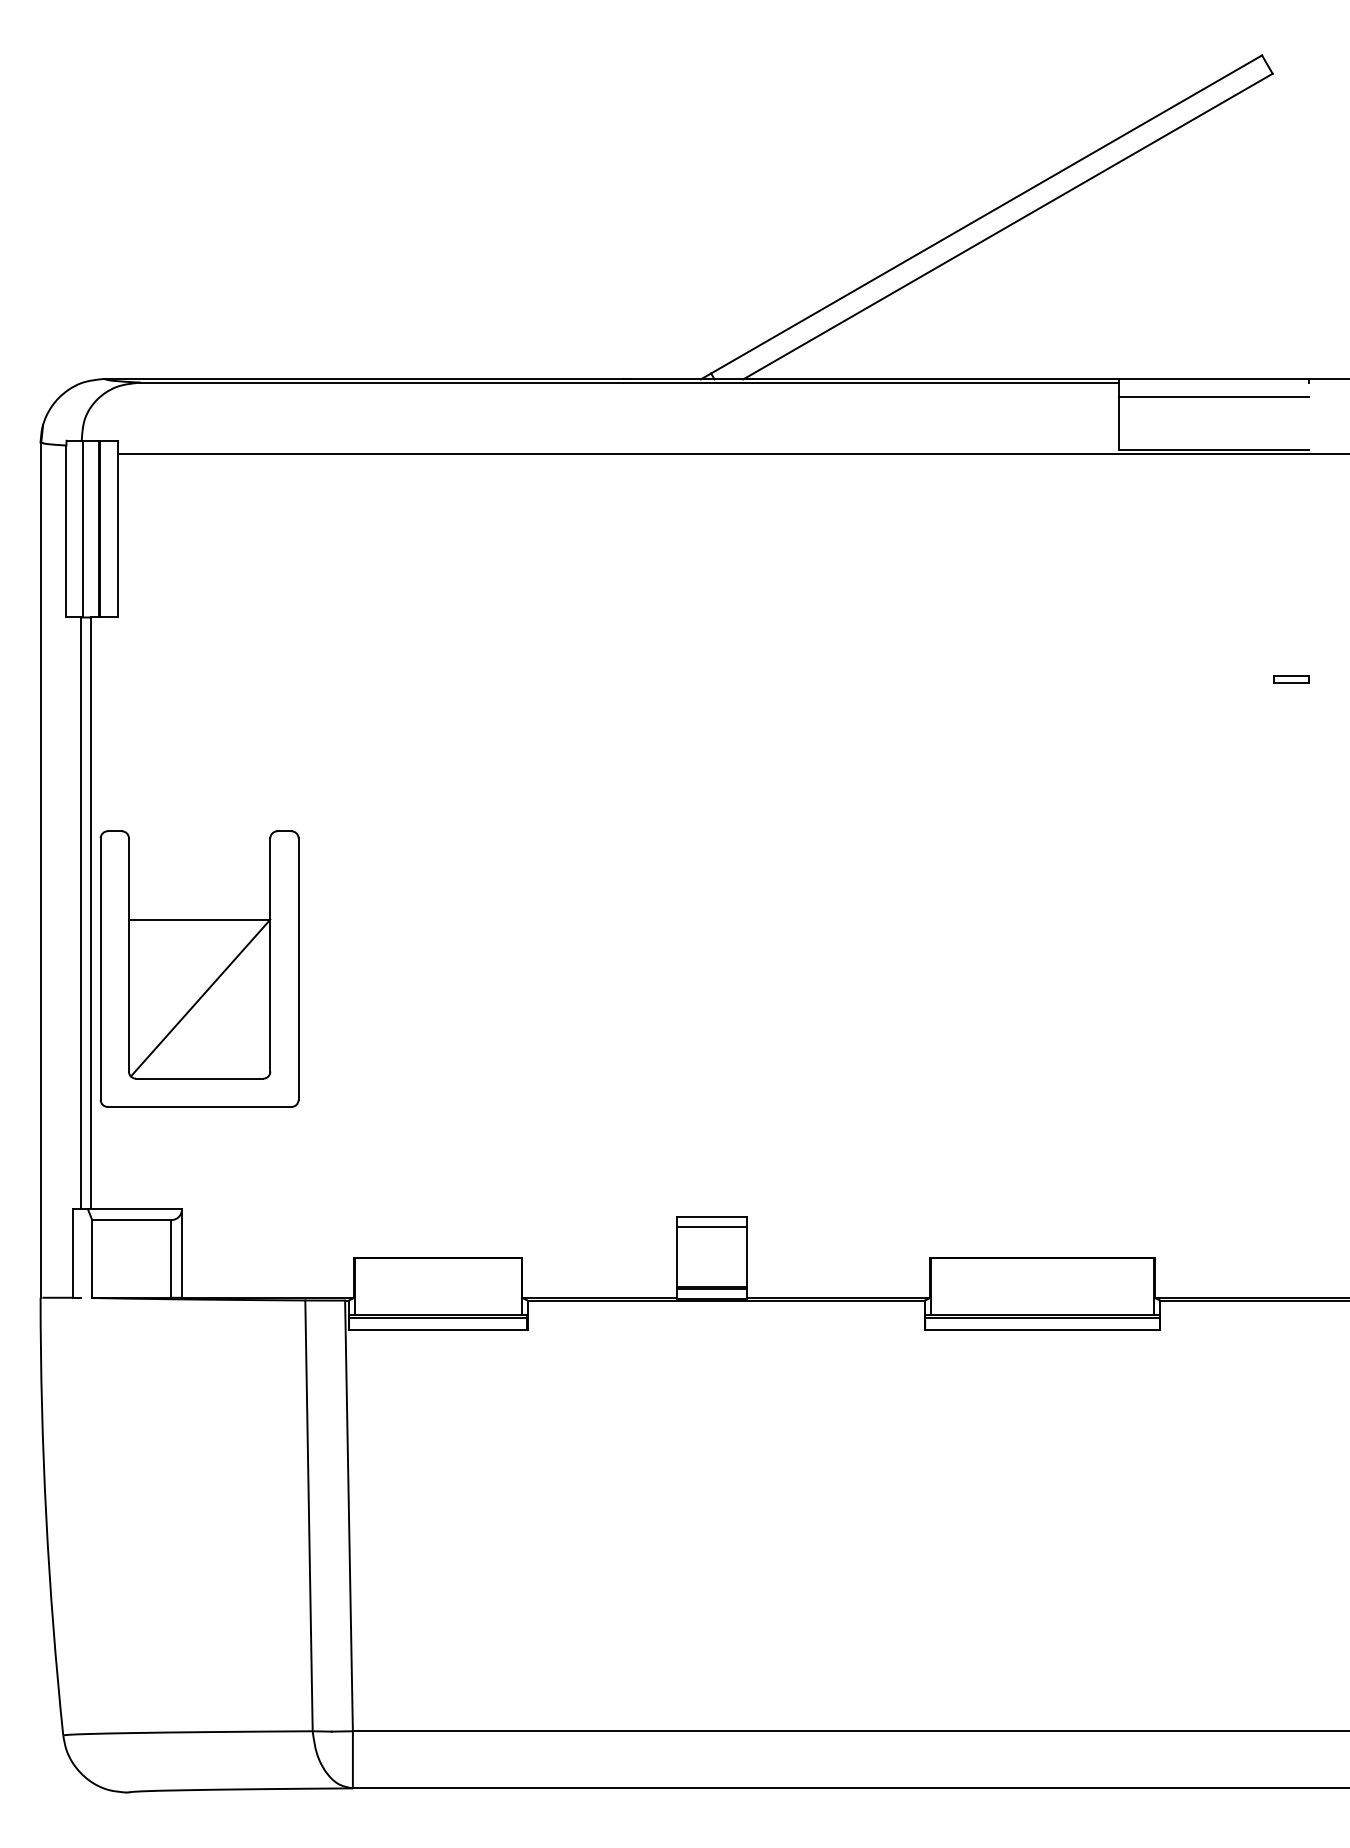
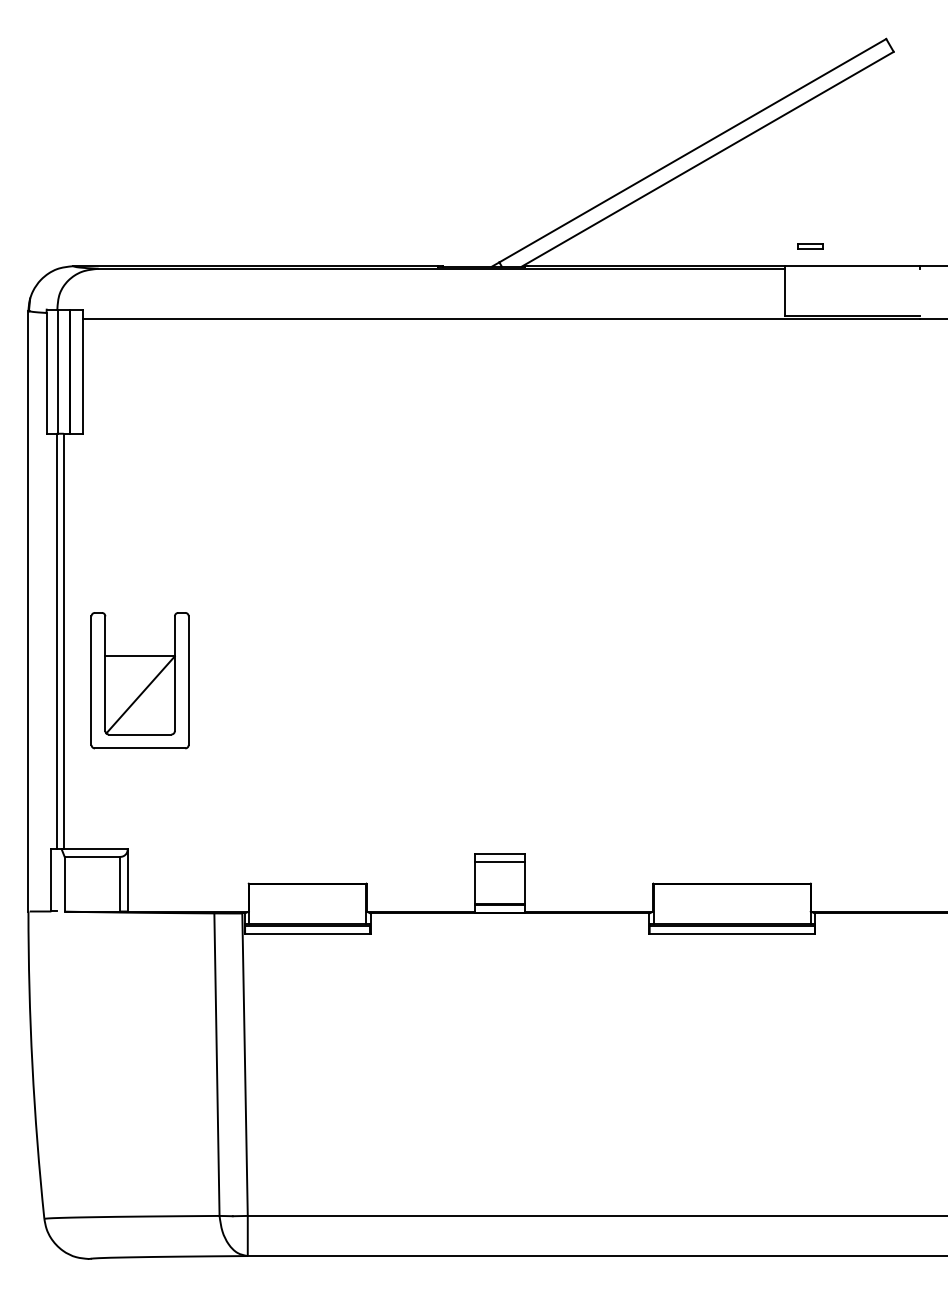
line: (1213, 396) -> (852, 278), removed
part: (1291, 679) -> (810, 246), moved
part: (199, 968) -> (140, 680), size x0.7

